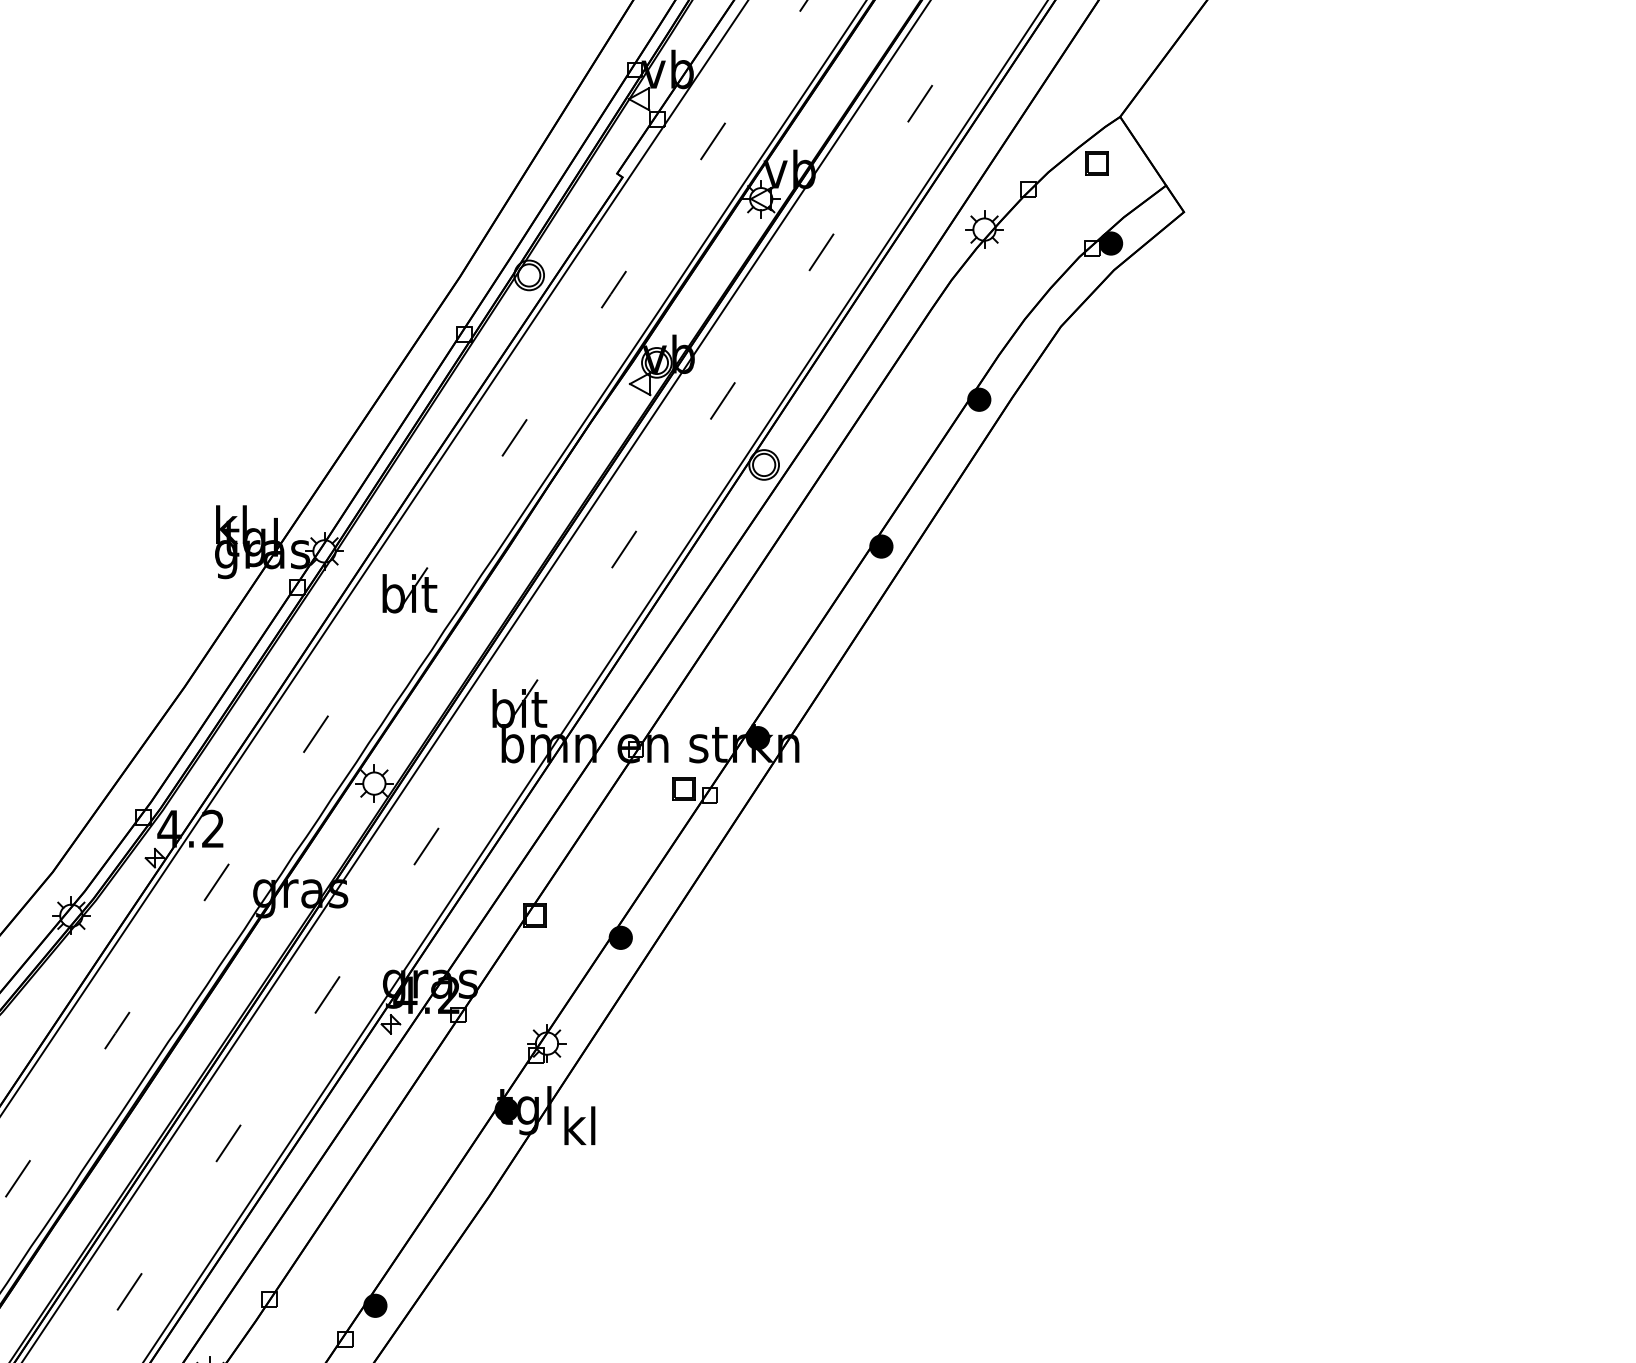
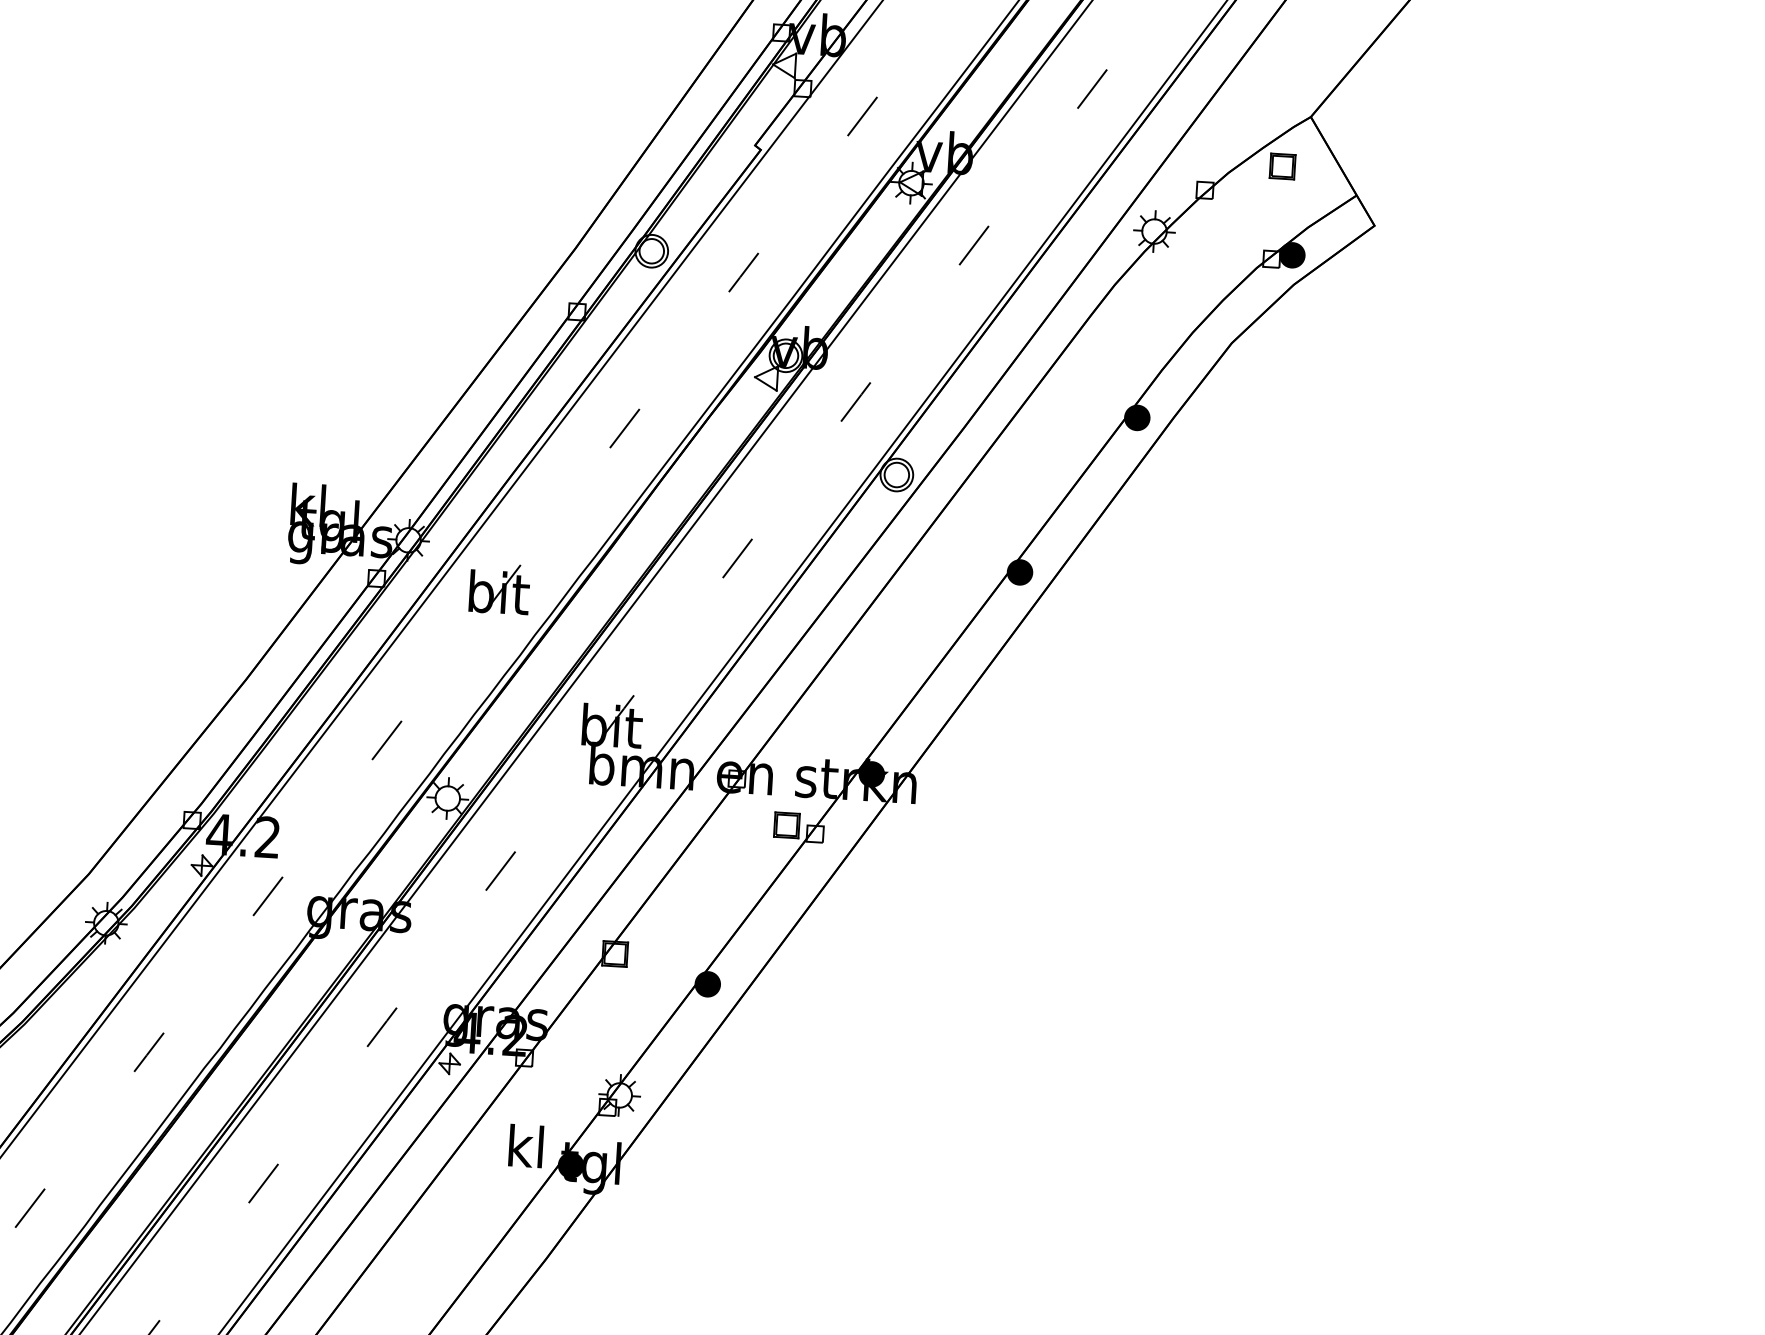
text: (579, 1125) -> (525, 1145), moved

